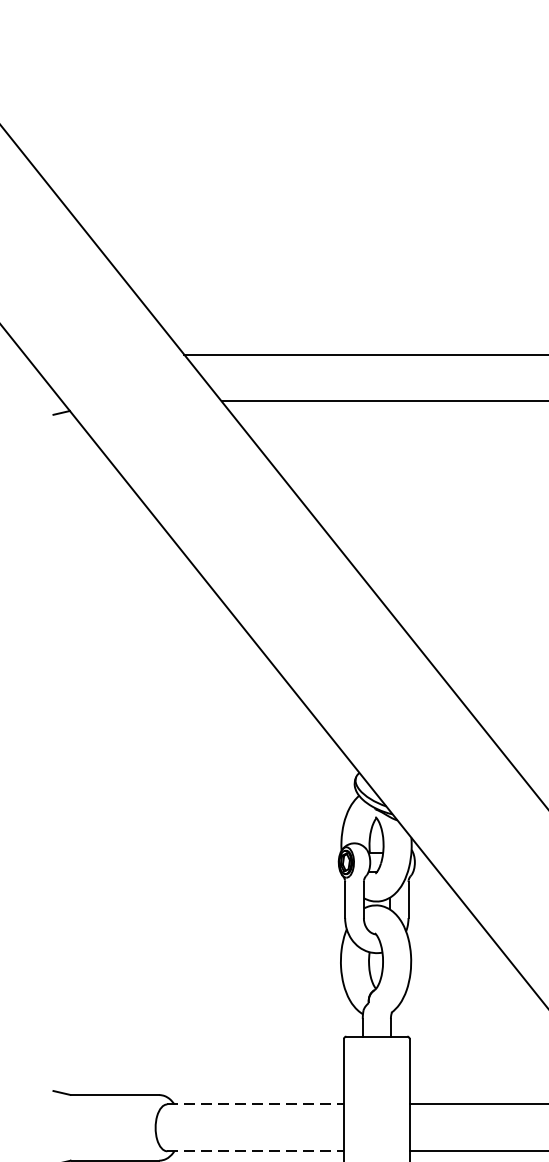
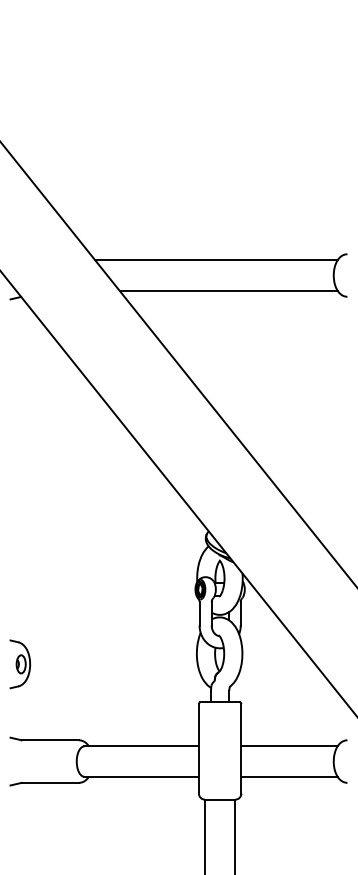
part: (68, 978) -> (20, 664), added
line: (257, 1104) -> (142, 746), dashed -> solid
line: (257, 1150) -> (142, 776), dashed -> solid

